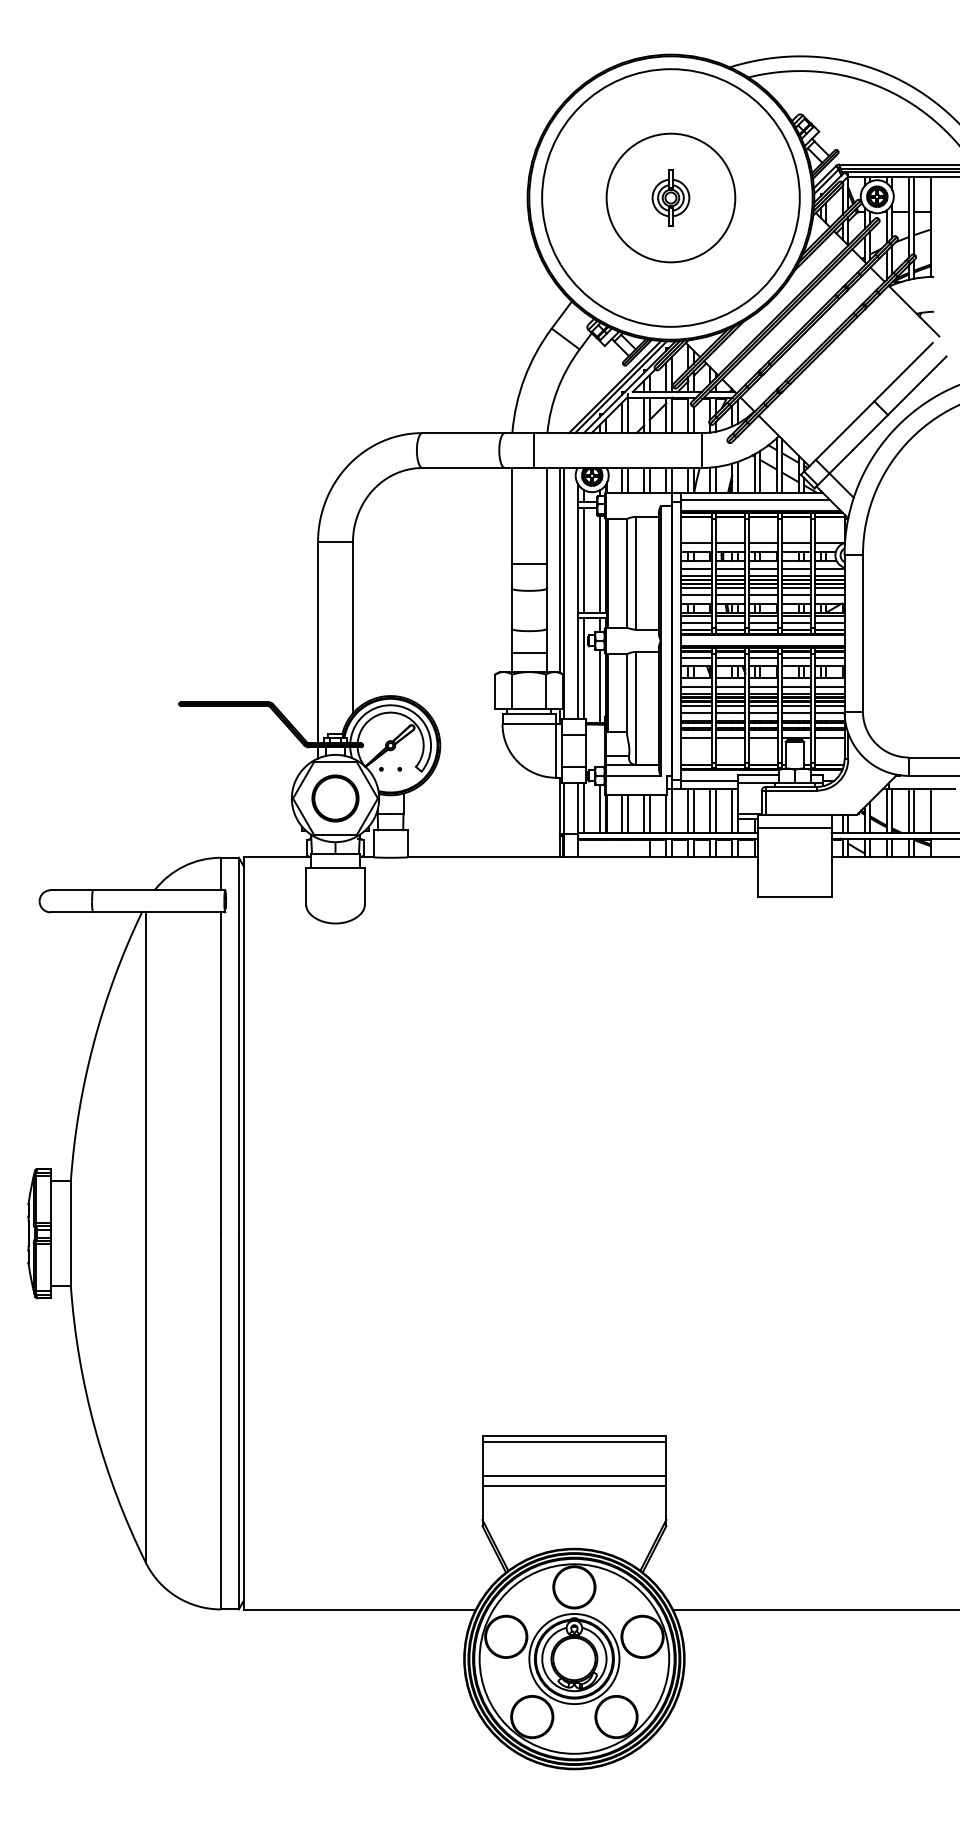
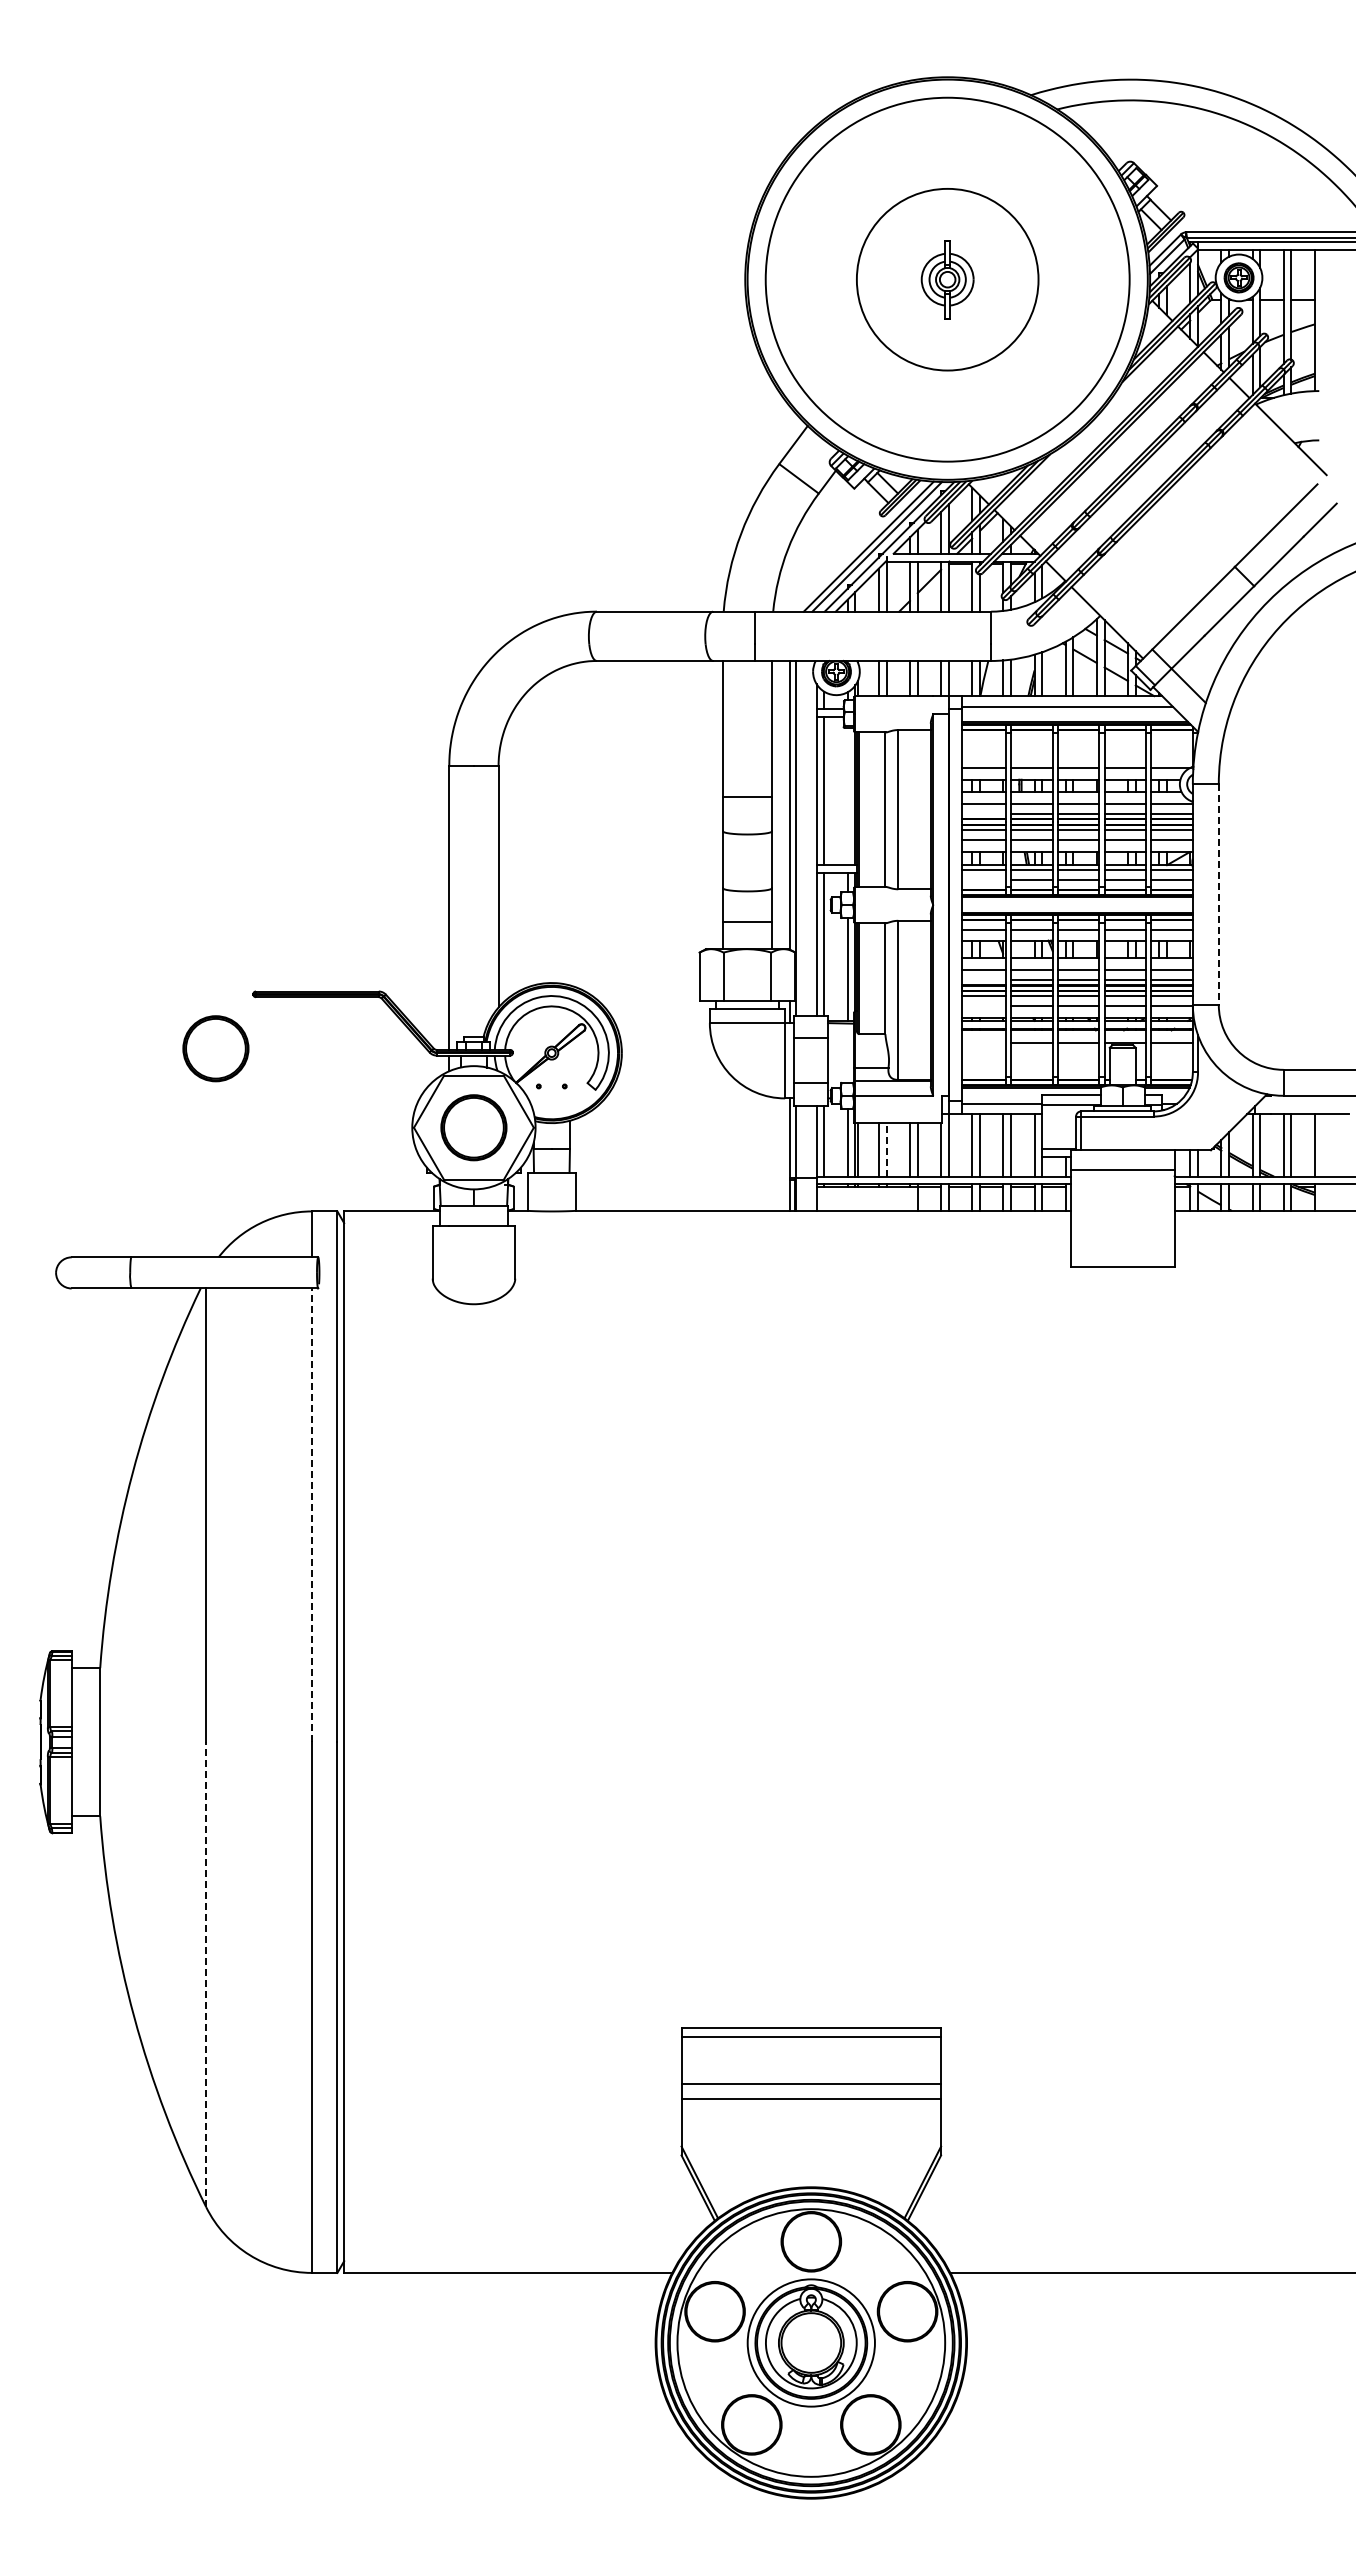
line: (600, 563) -> (847, 796), removed
line: (696, 576) -> (983, 813), removed
line: (696, 623) -> (983, 880), removed
line: (862, 634) -> (1218, 895), solid -> dashed
line: (696, 693) -> (983, 979), removed
line: (696, 712) -> (983, 1006), removed
line: (696, 738) -> (983, 1042), removed
part: (152, 742) -> (215, 1048), added
line: (627, 813) -> (886, 1149), solid -> dashed
line: (221, 1073) -> (312, 1515), solid -> dashed
line: (146, 1398) -> (206, 1974), solid -> dashed

